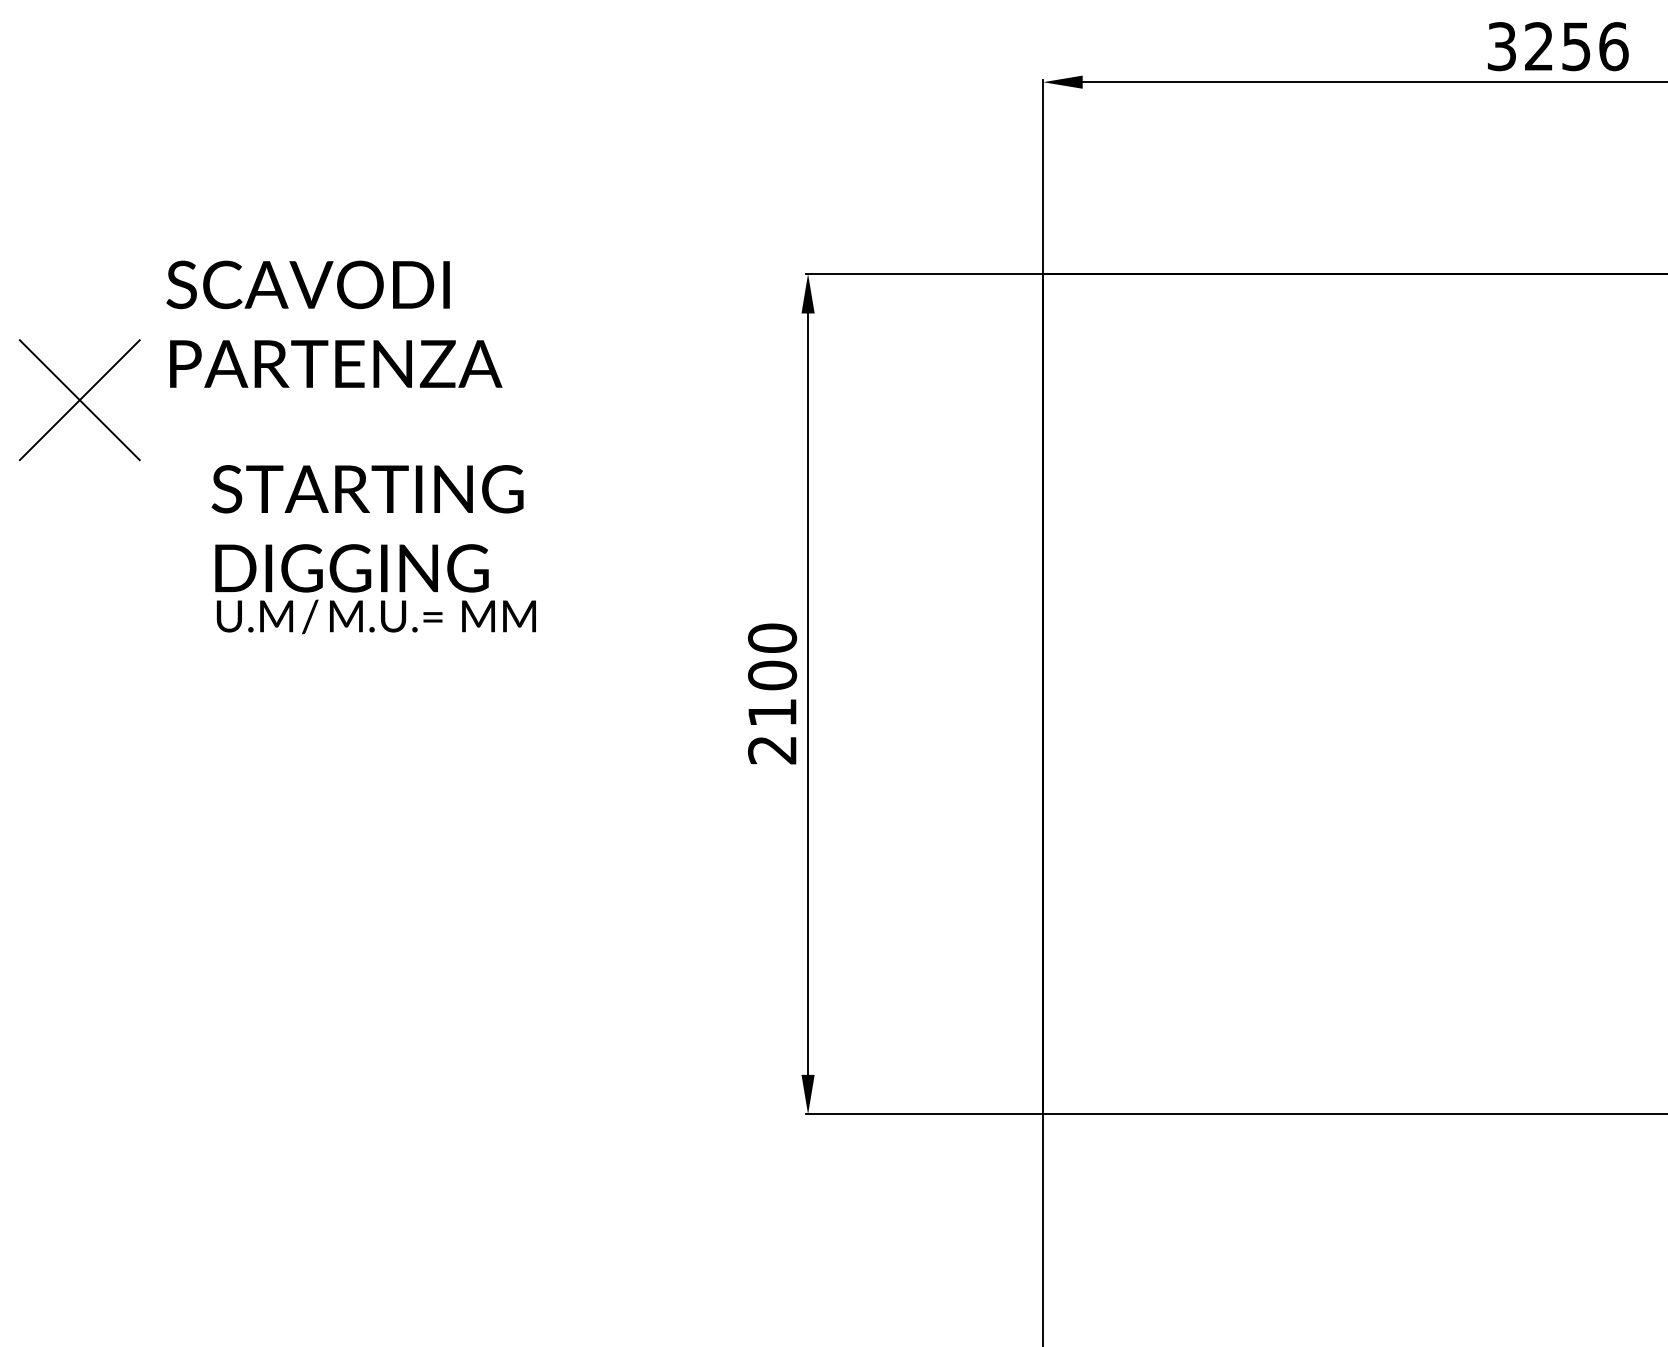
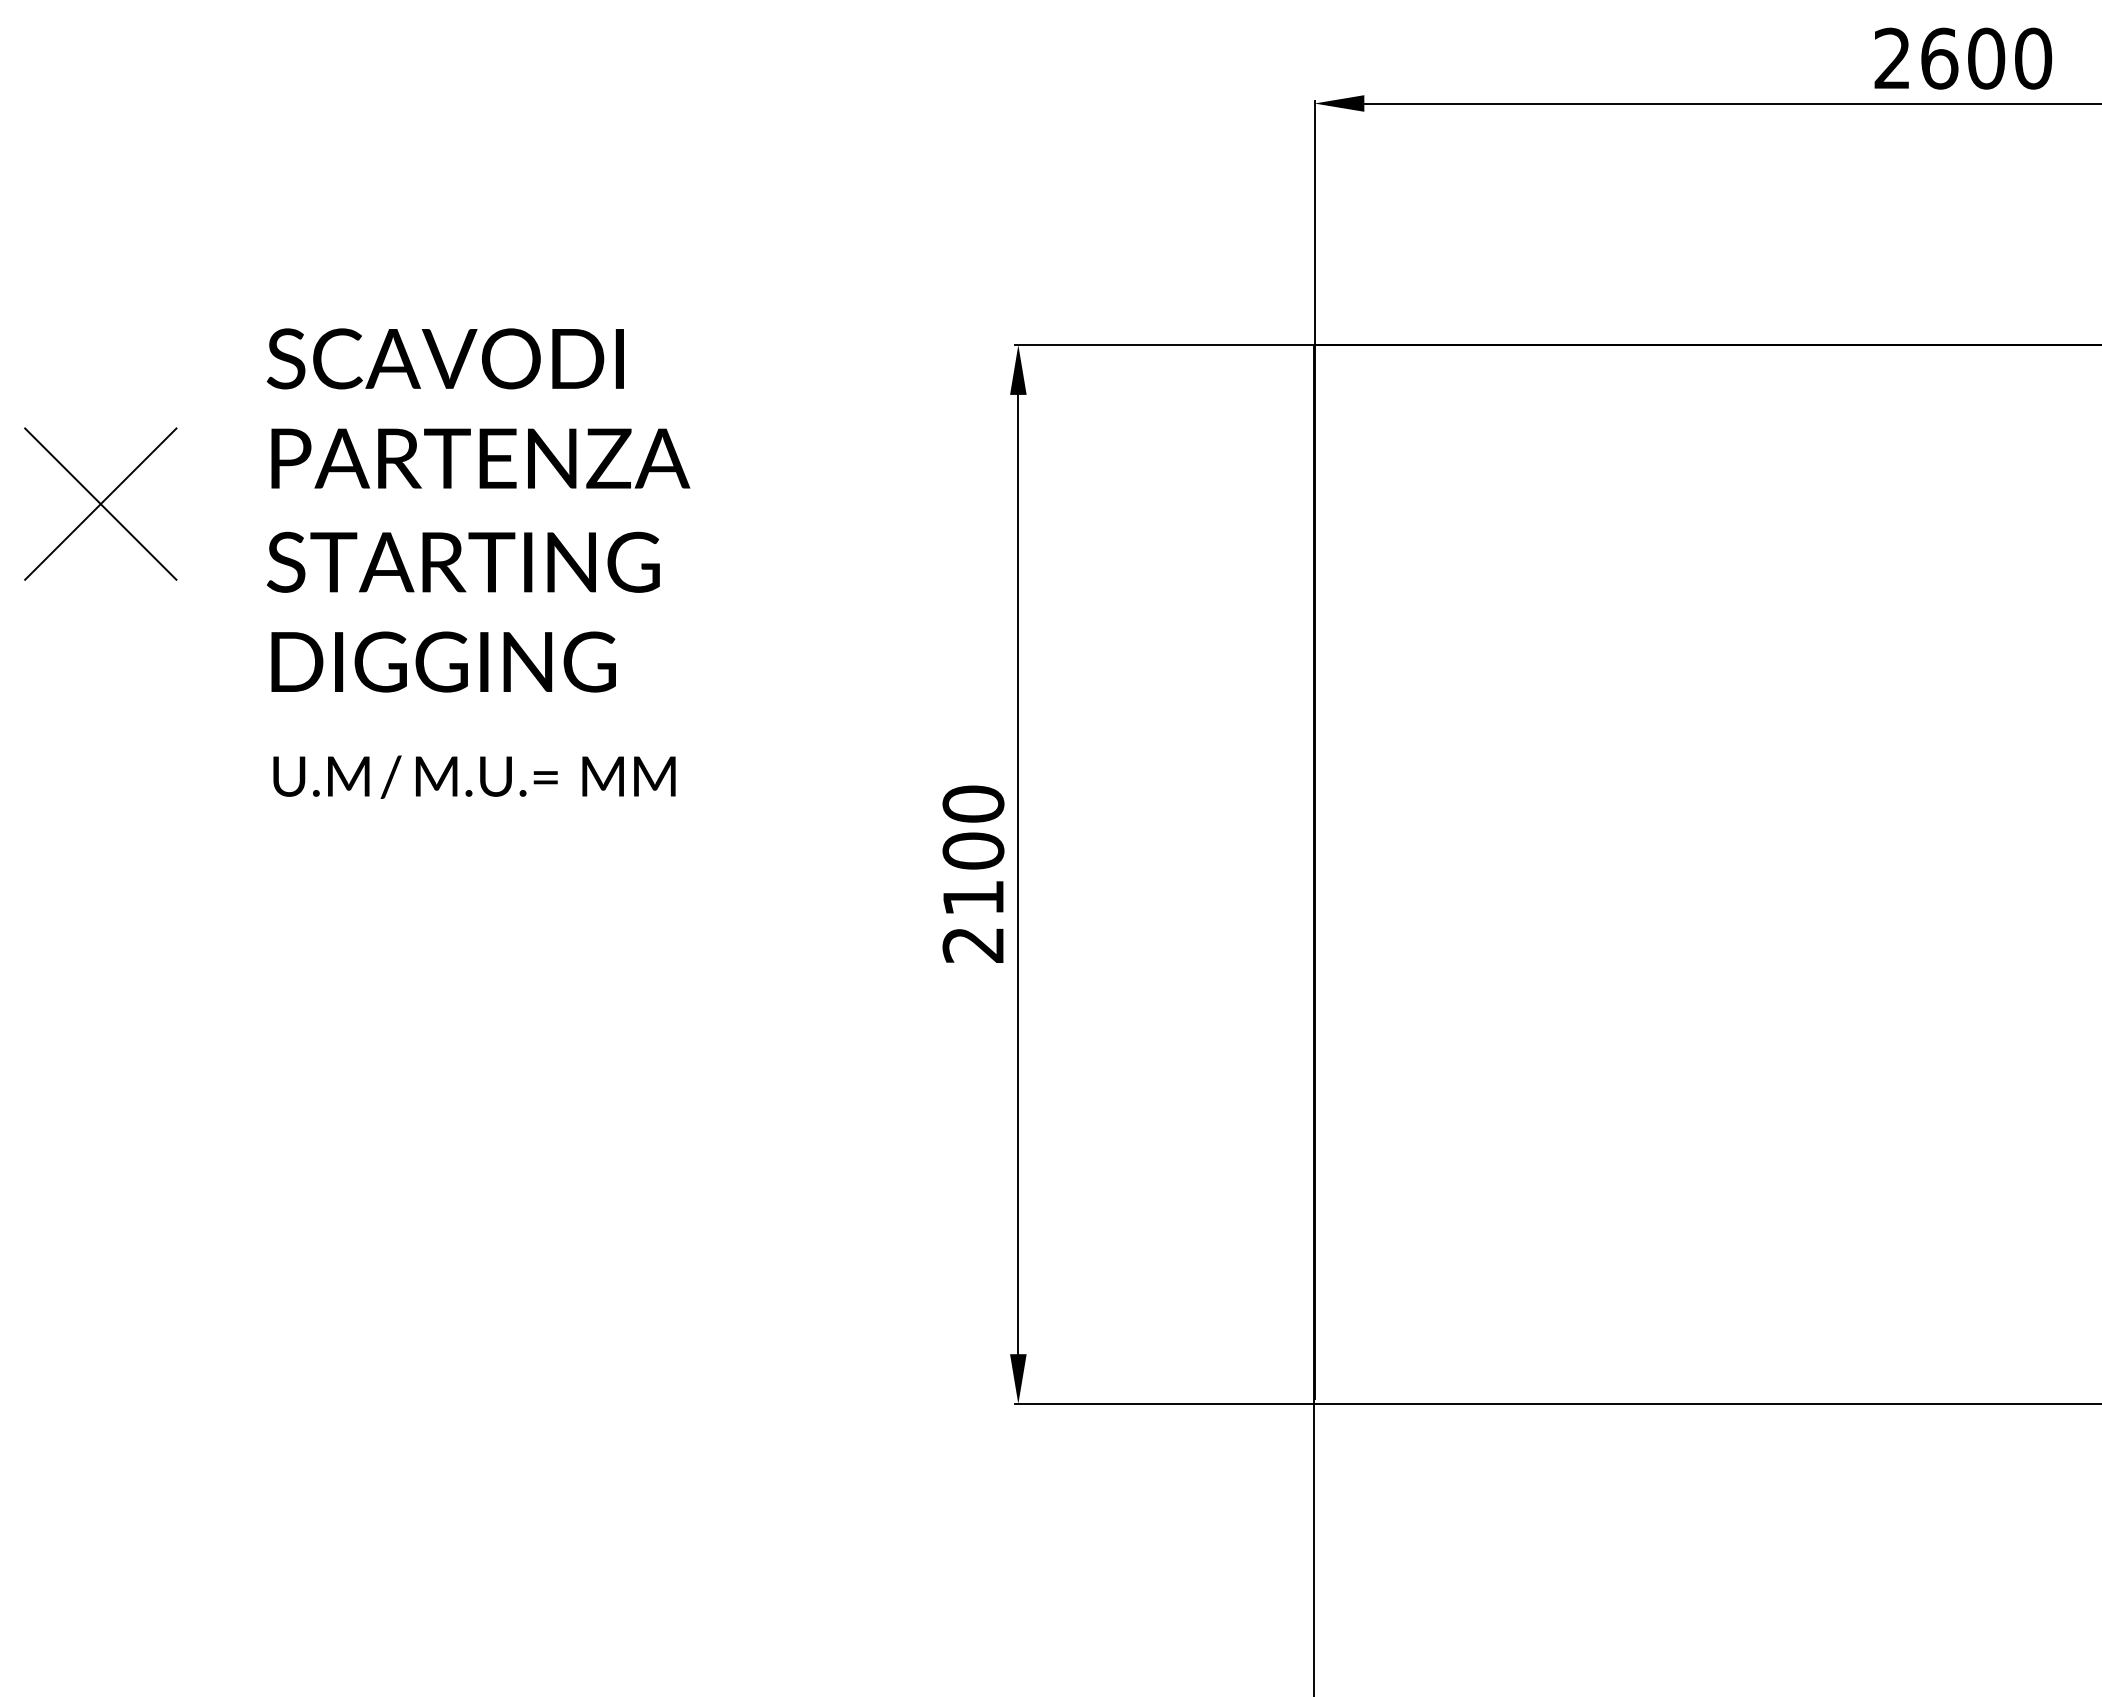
text: (1558, 46) -> (1963, 58), 3256 -> 2600
text: (334, 324) -> (478, 408), moved
text: (367, 528) -> (463, 611), moved

